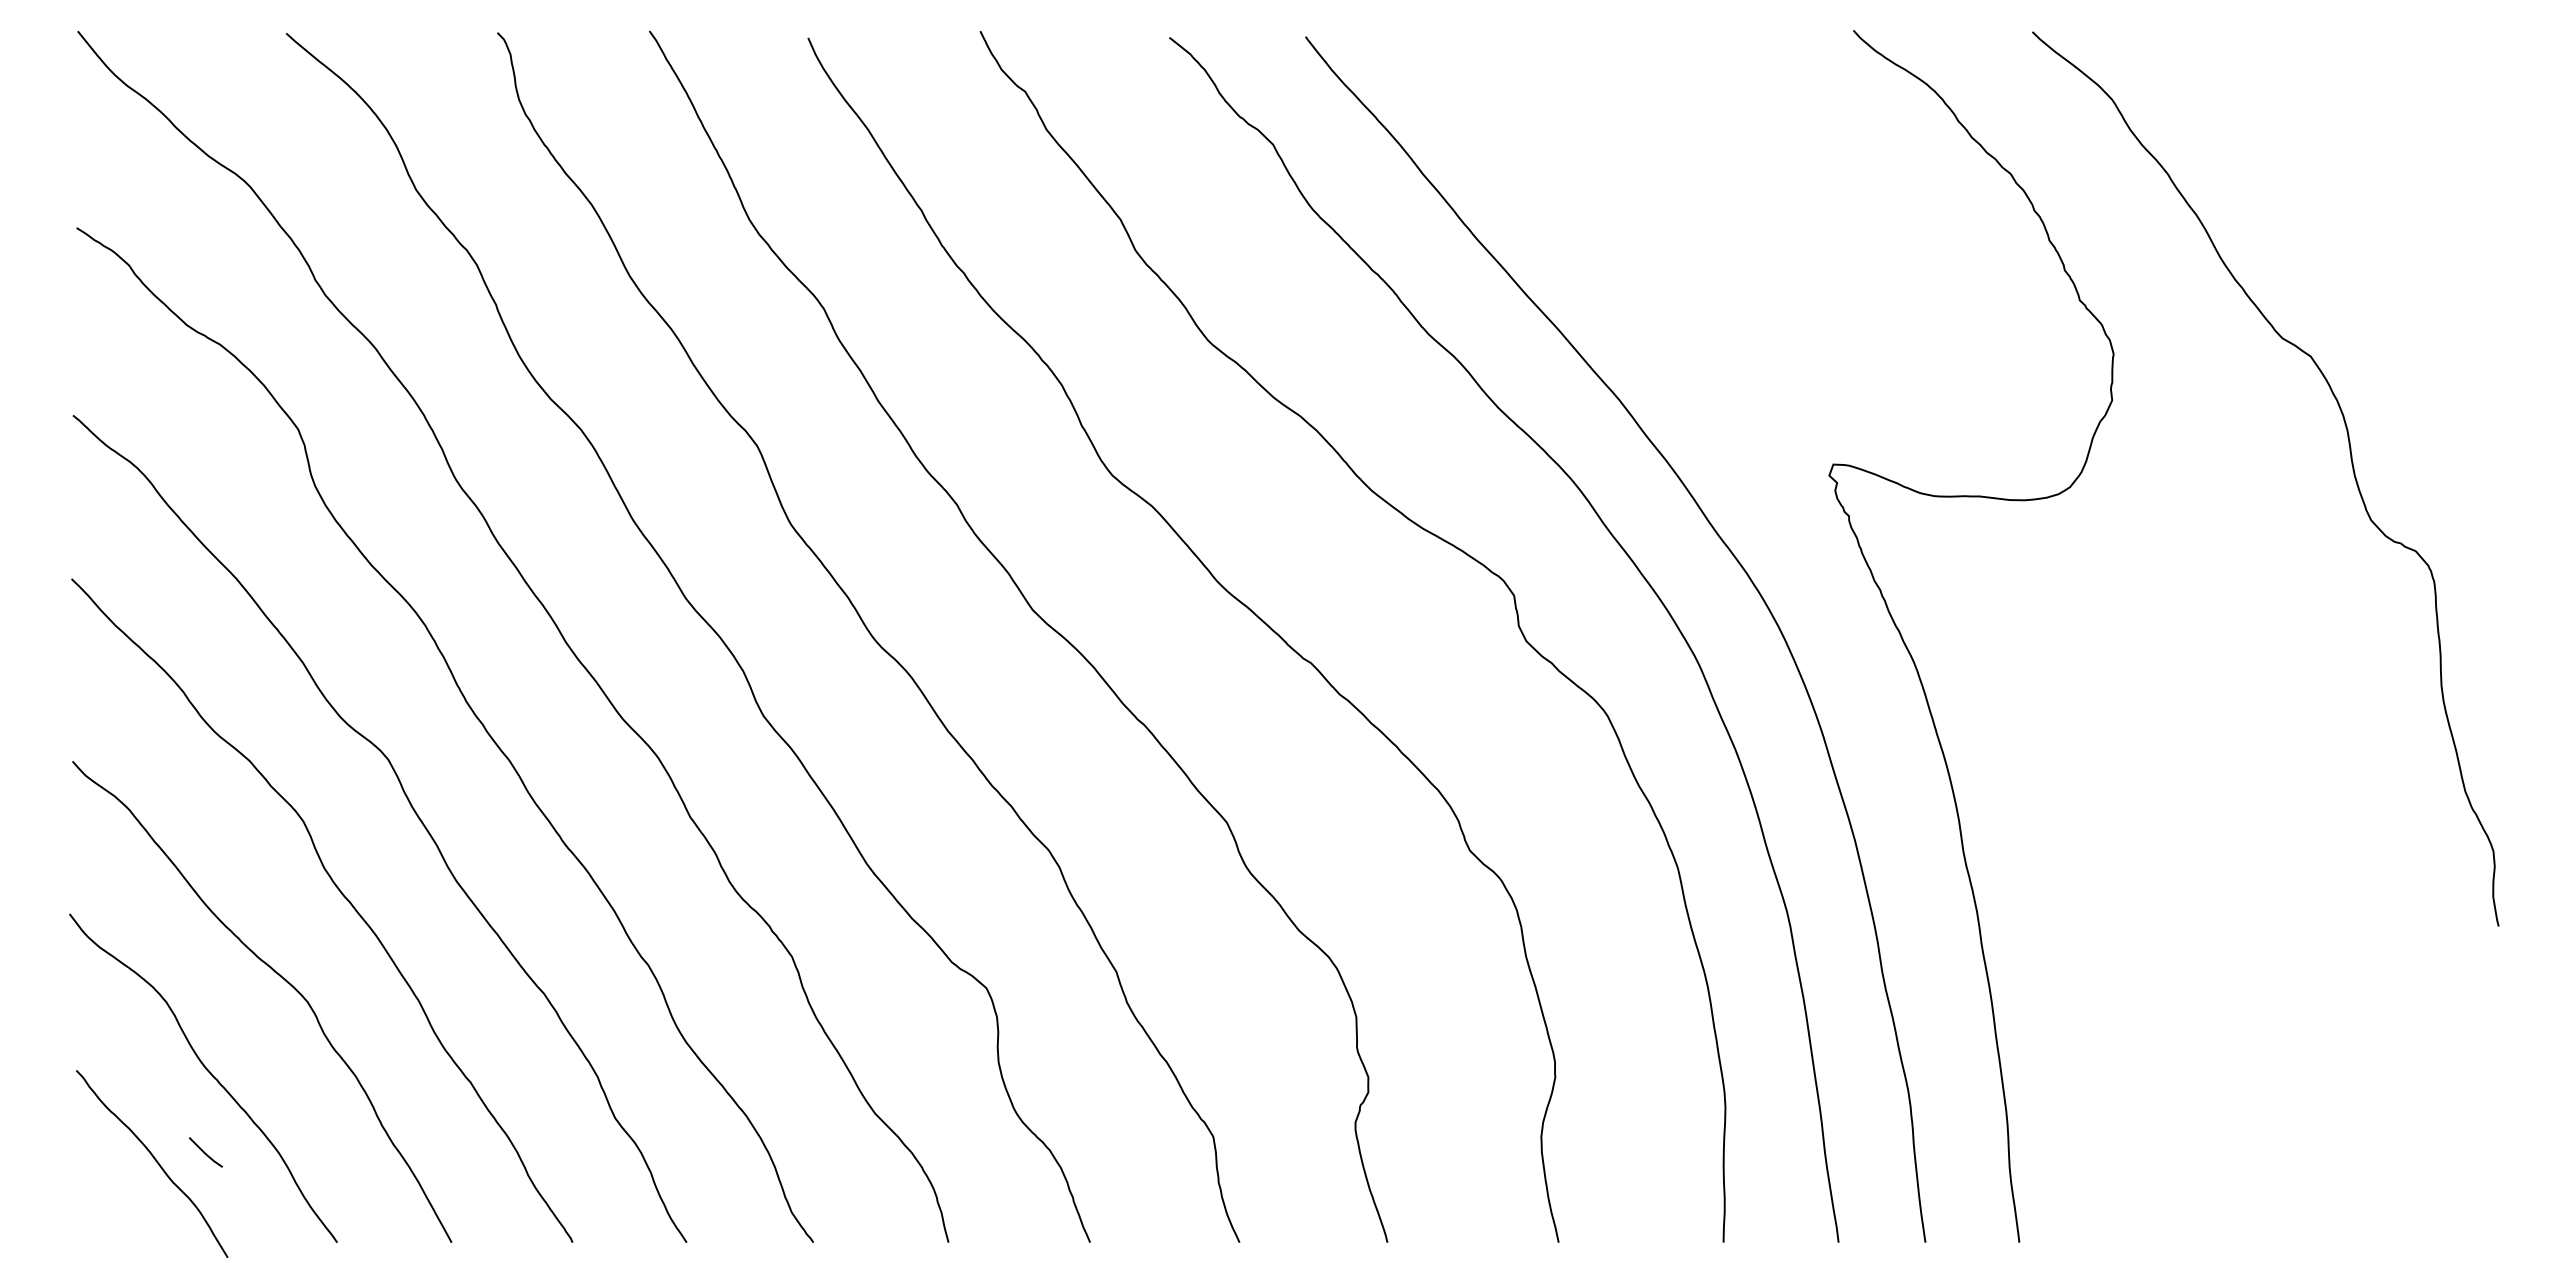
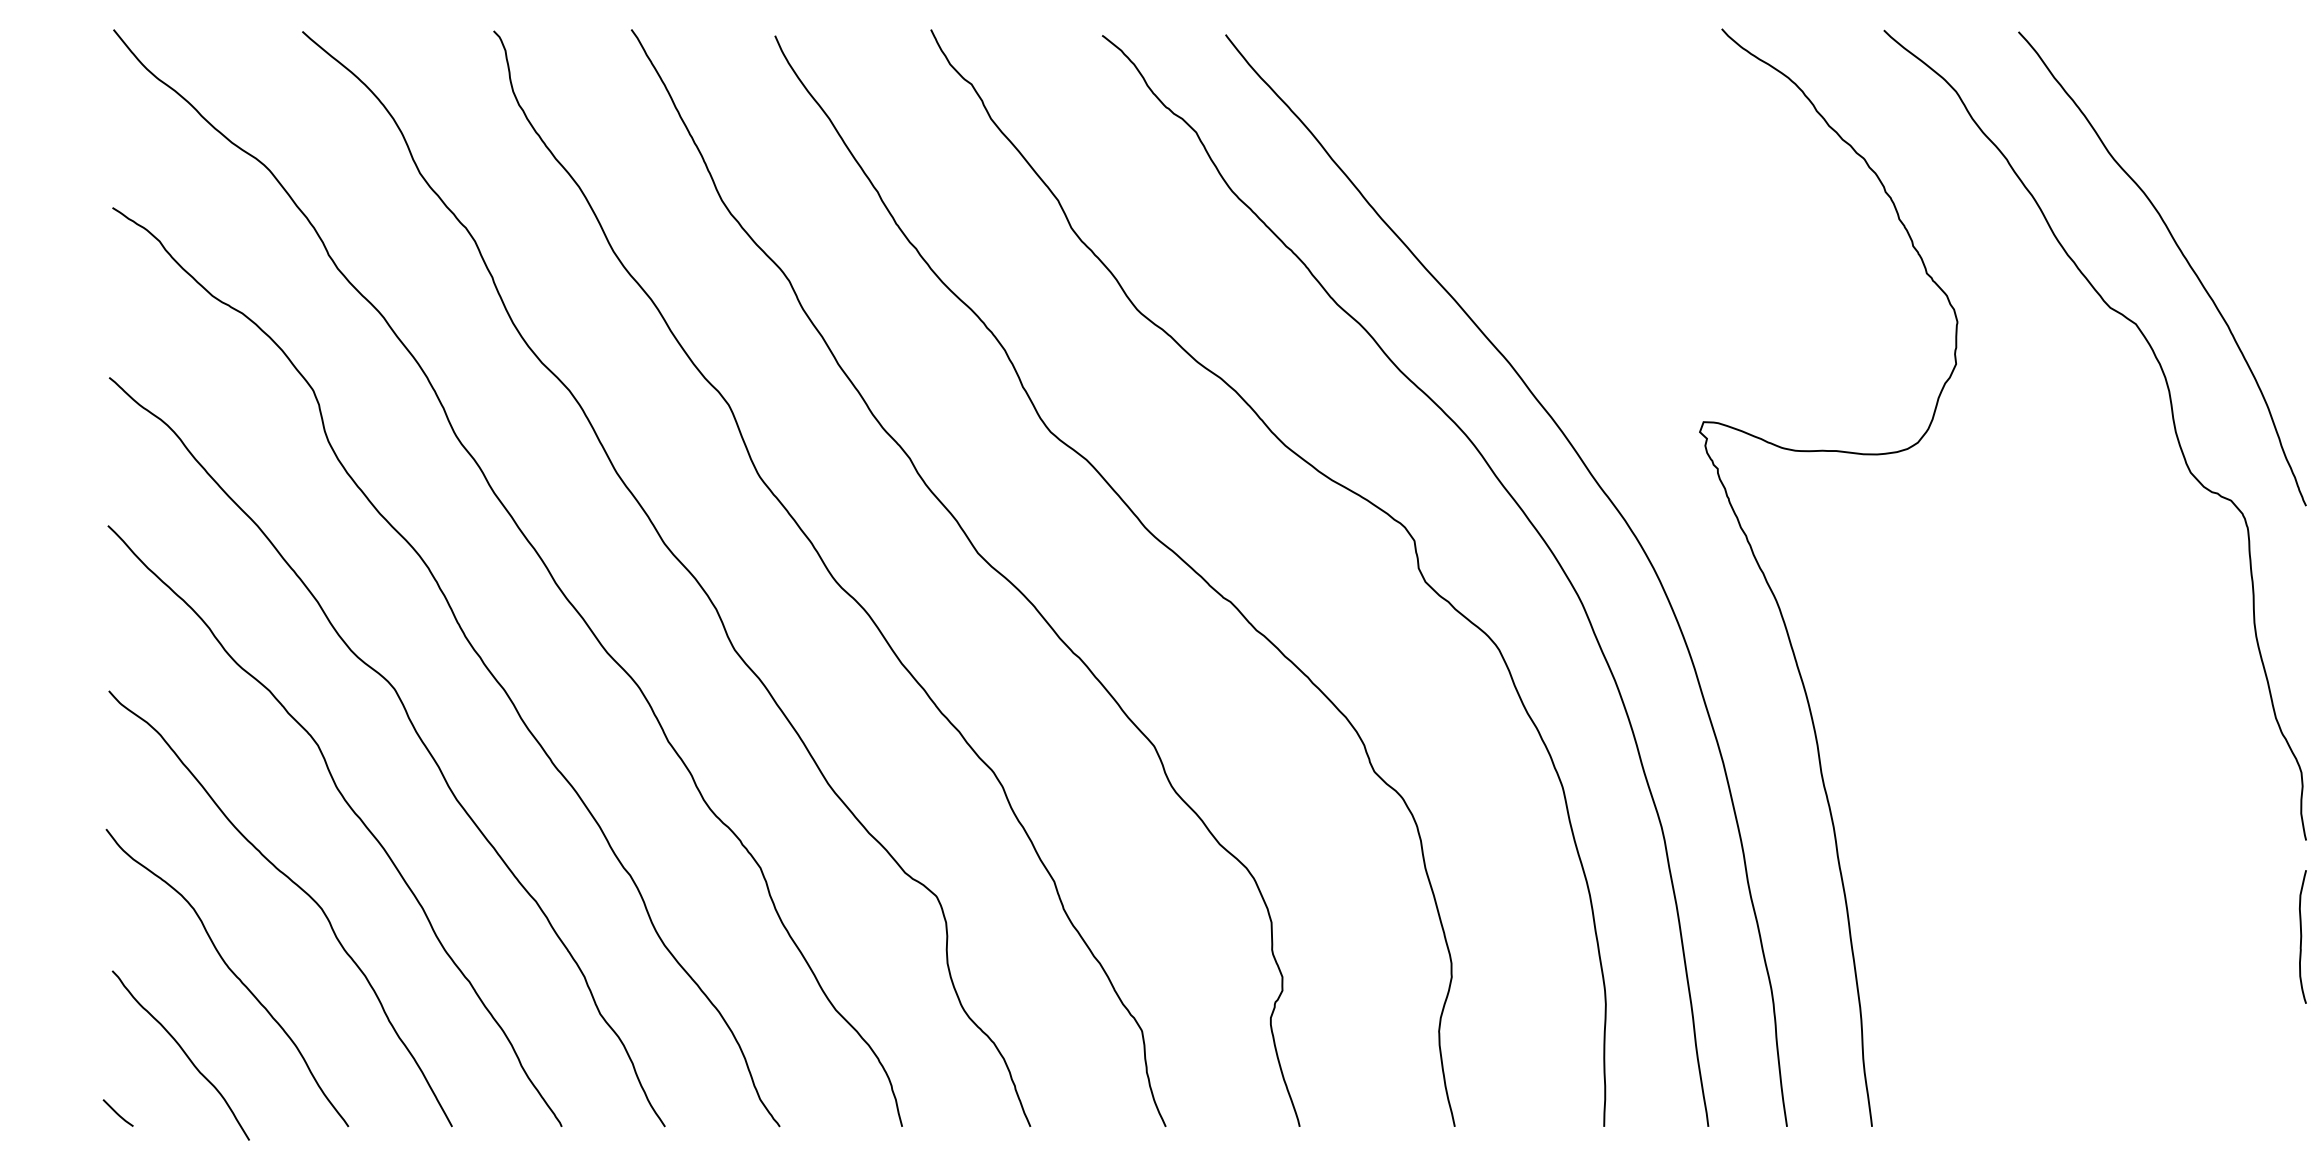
curve: (2362, 281) -> (2182, 256), added
curve: (2494, 1032) -> (2302, 936), added
line: (205, 1152) -> (117, 1113), moved

